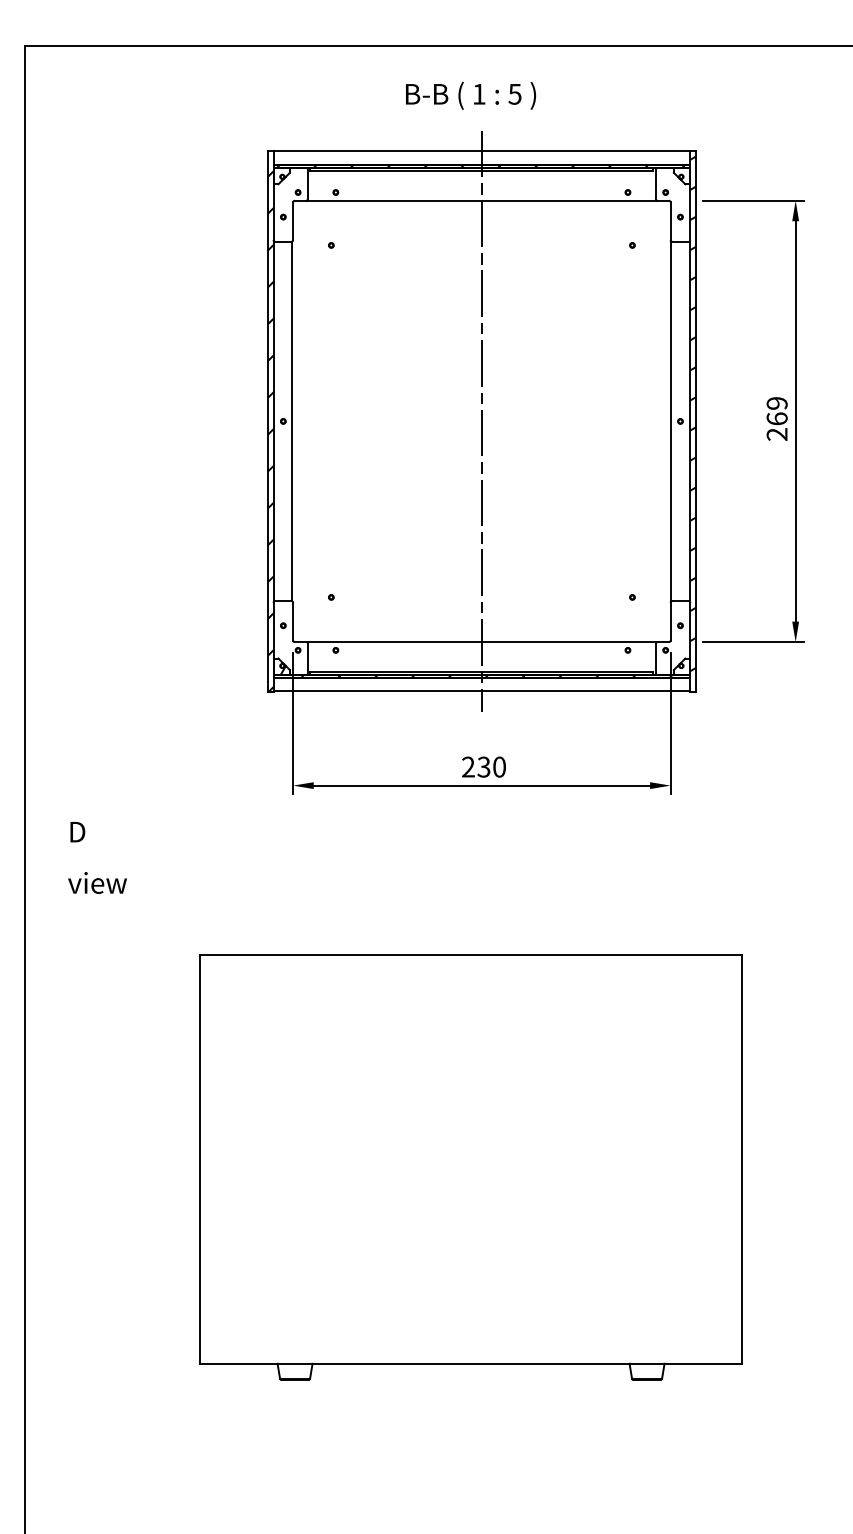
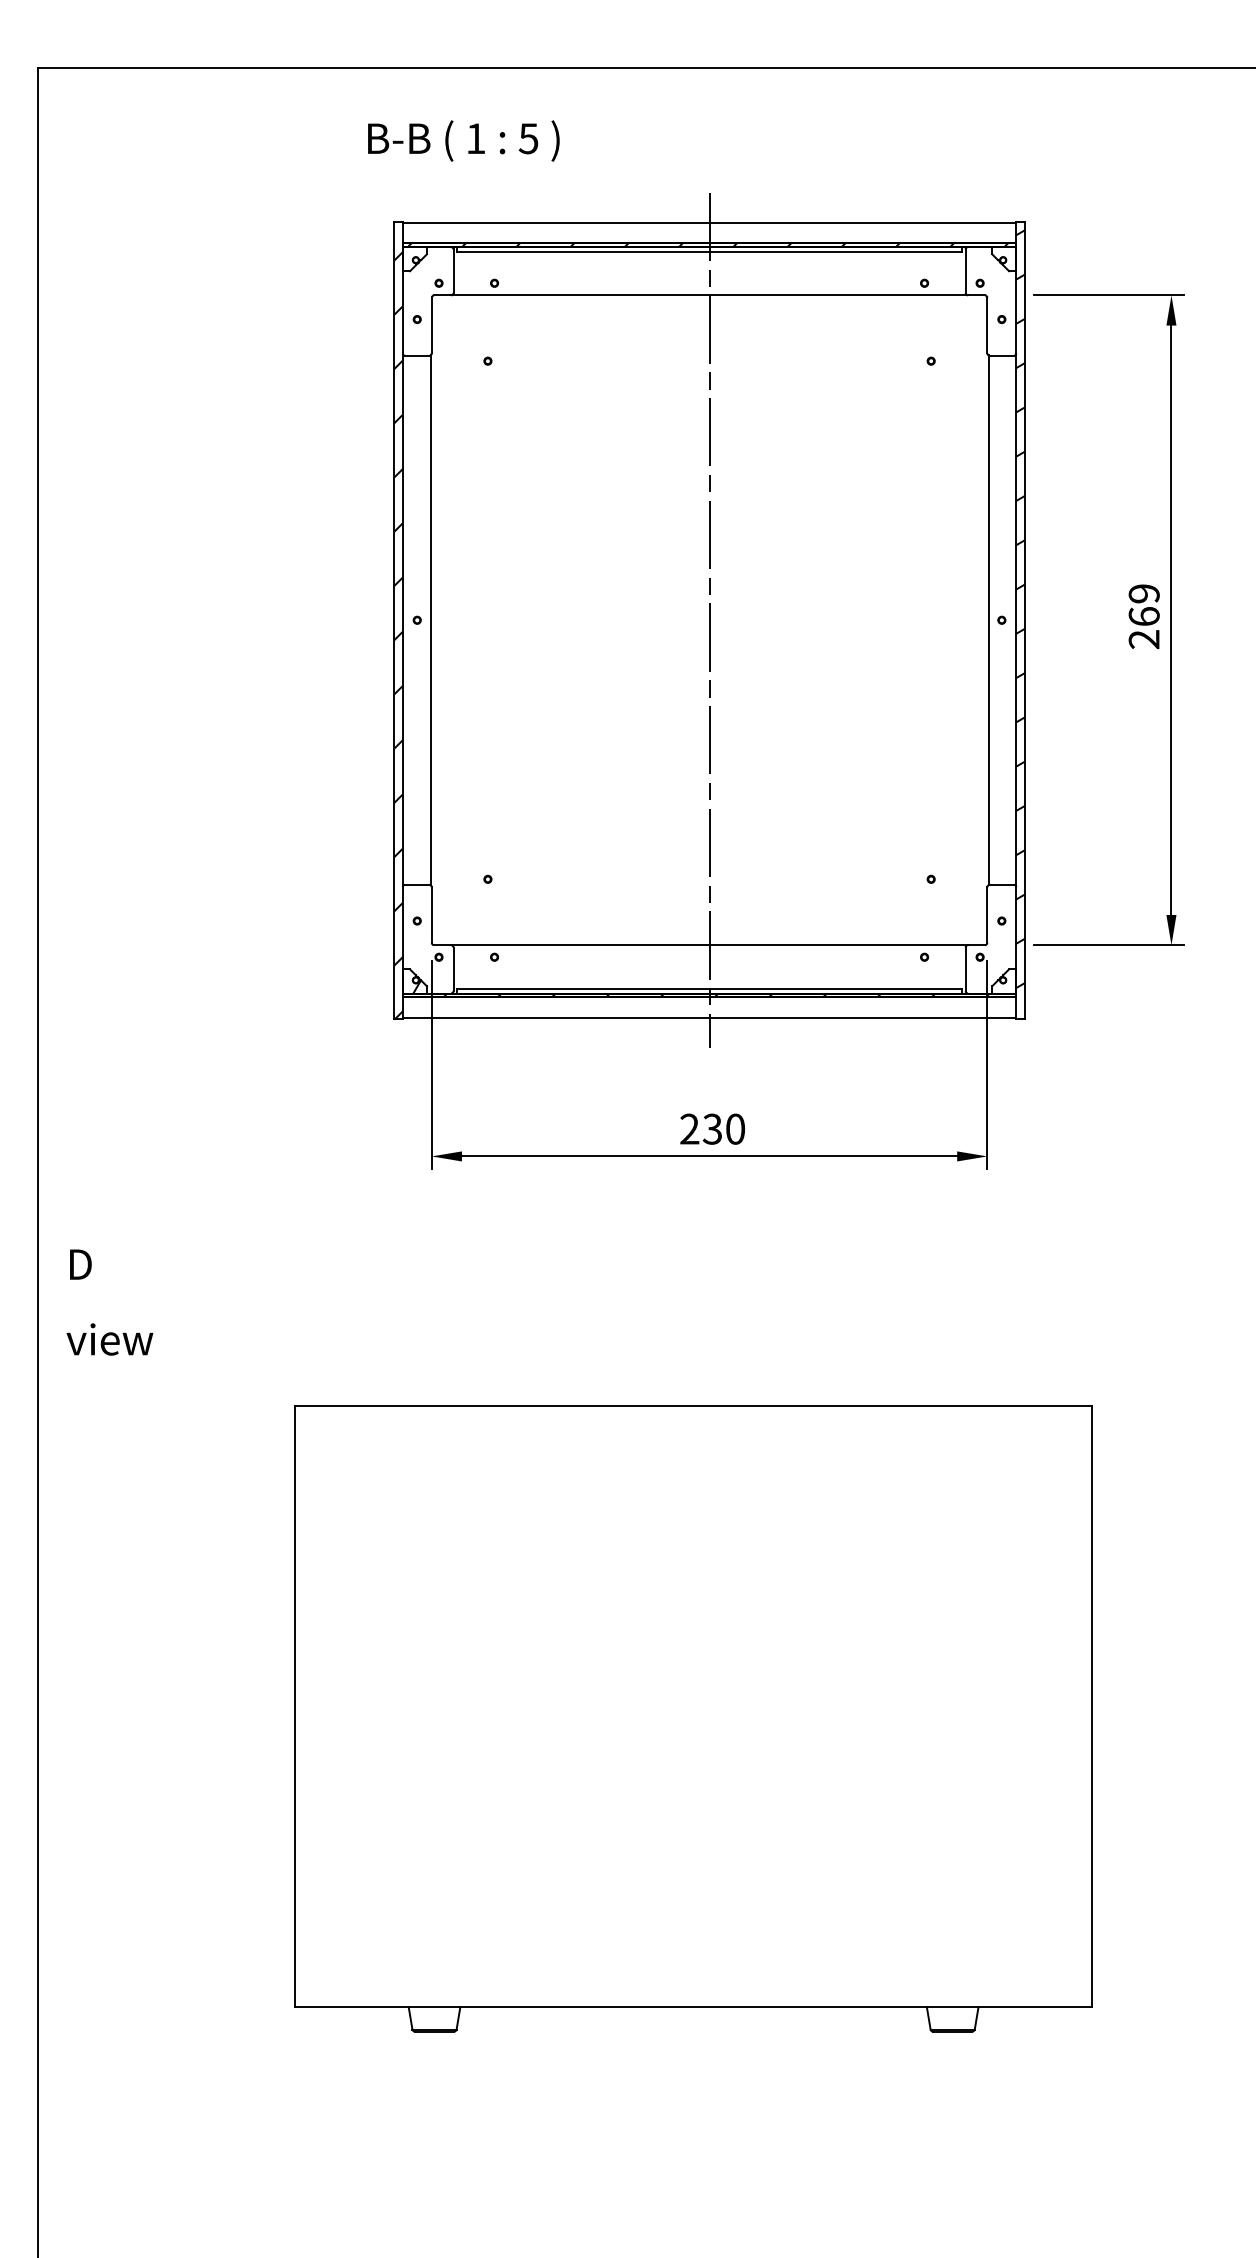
text: (470, 95) -> (463, 140), moved
text: (97, 857) -> (109, 1301), moved

